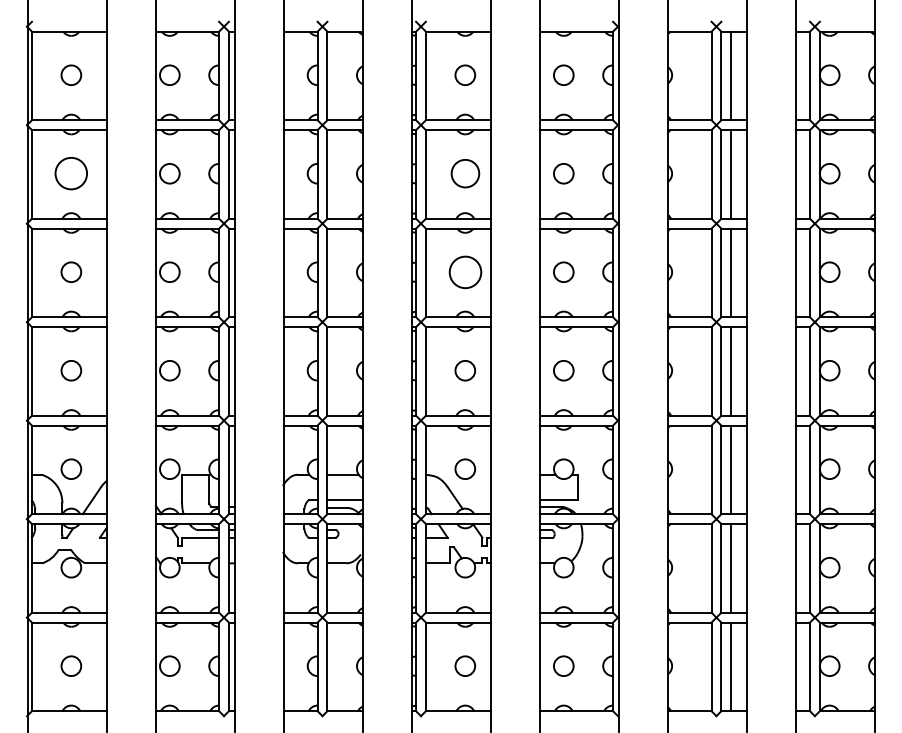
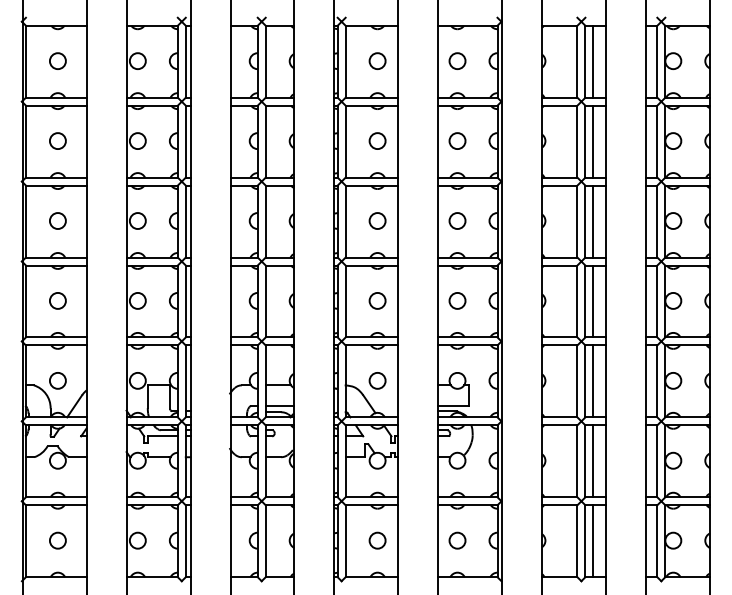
circle: (71, 173) -> (58, 140), size x0.62
circle: (464, 173) -> (376, 140), size x0.71
circle: (464, 271) -> (376, 220), size x0.62

